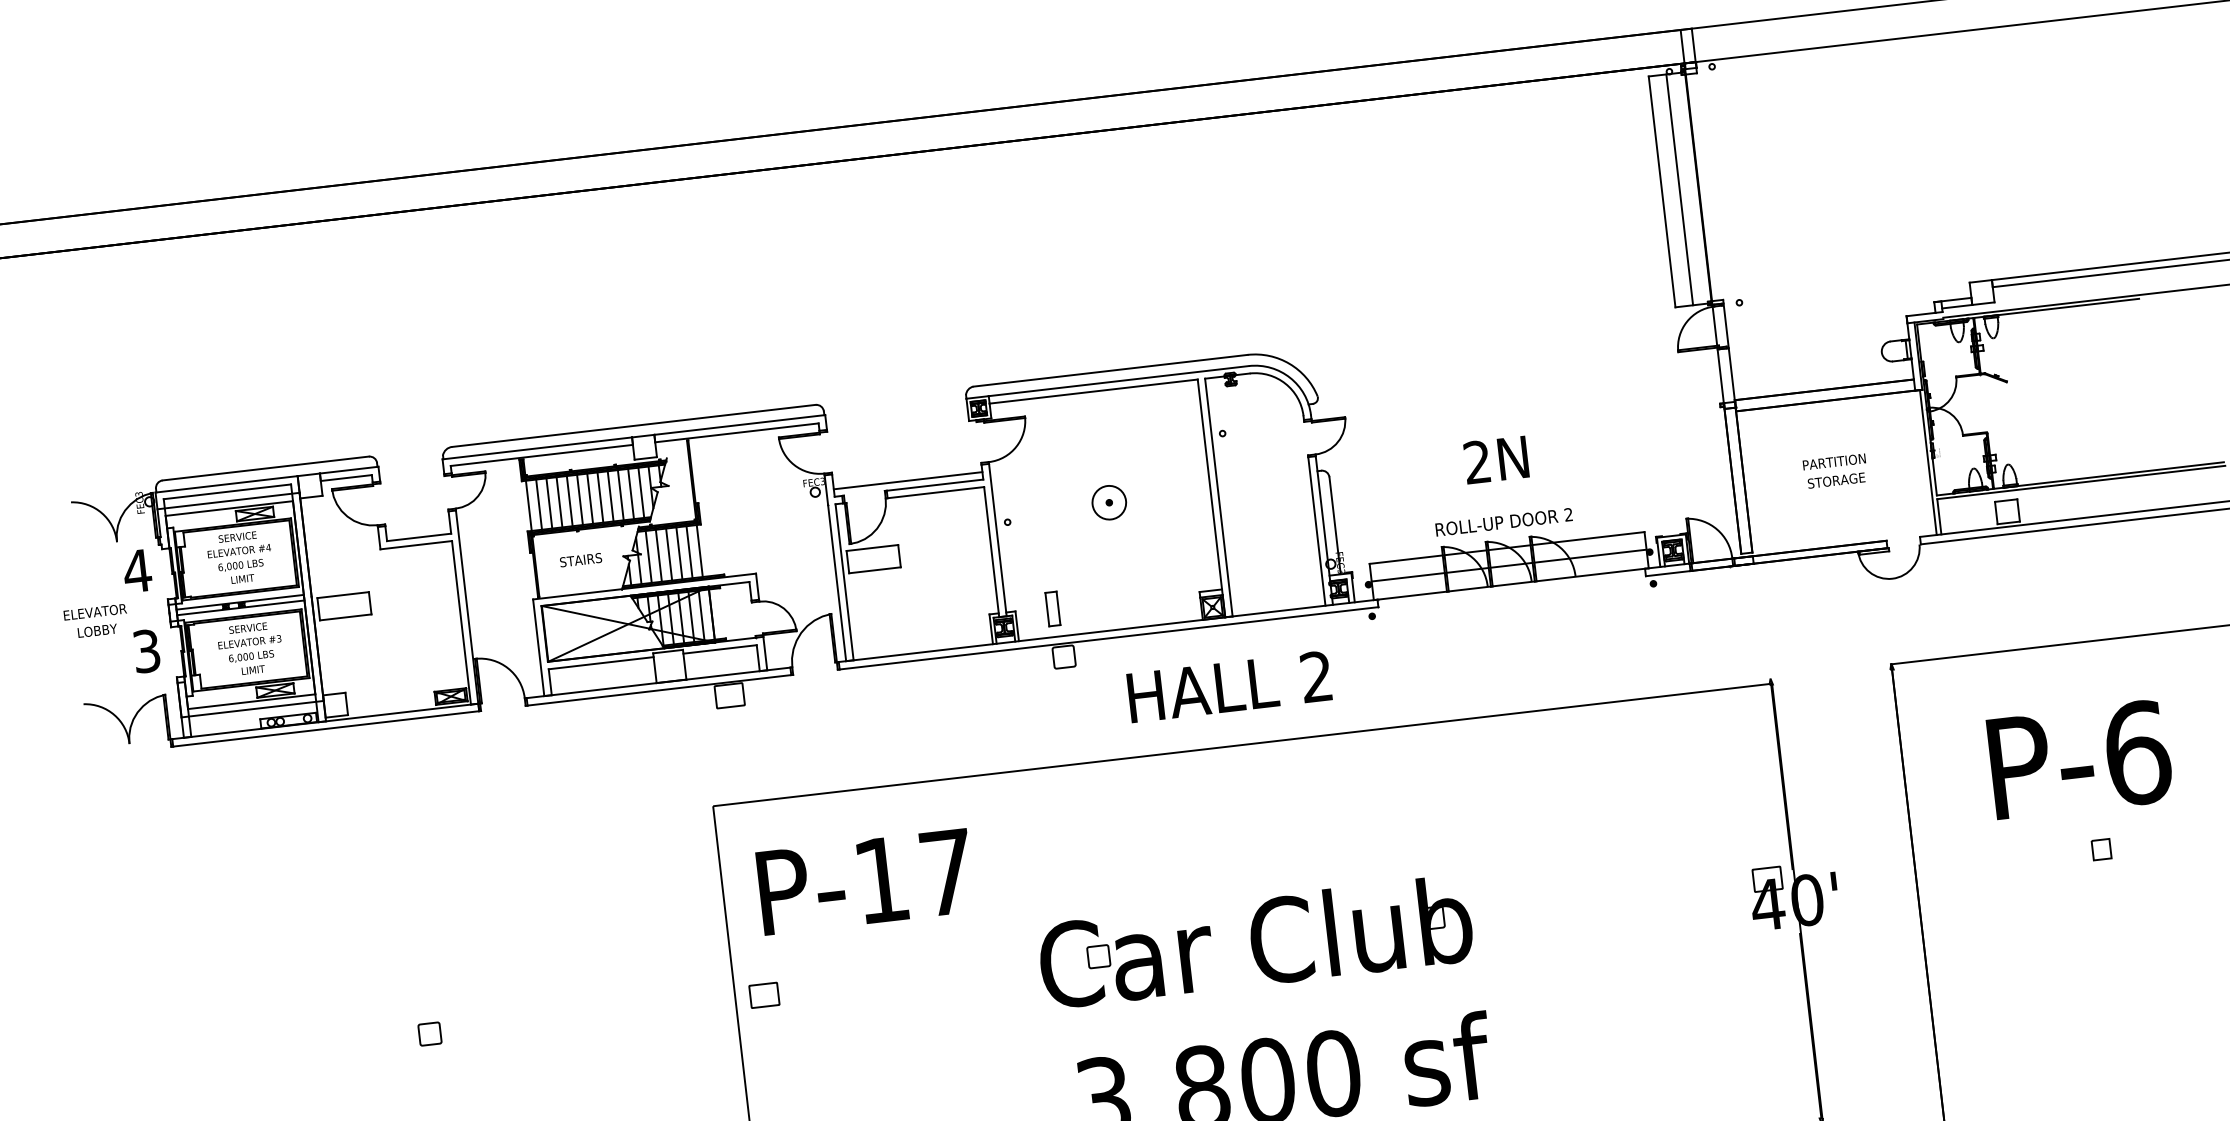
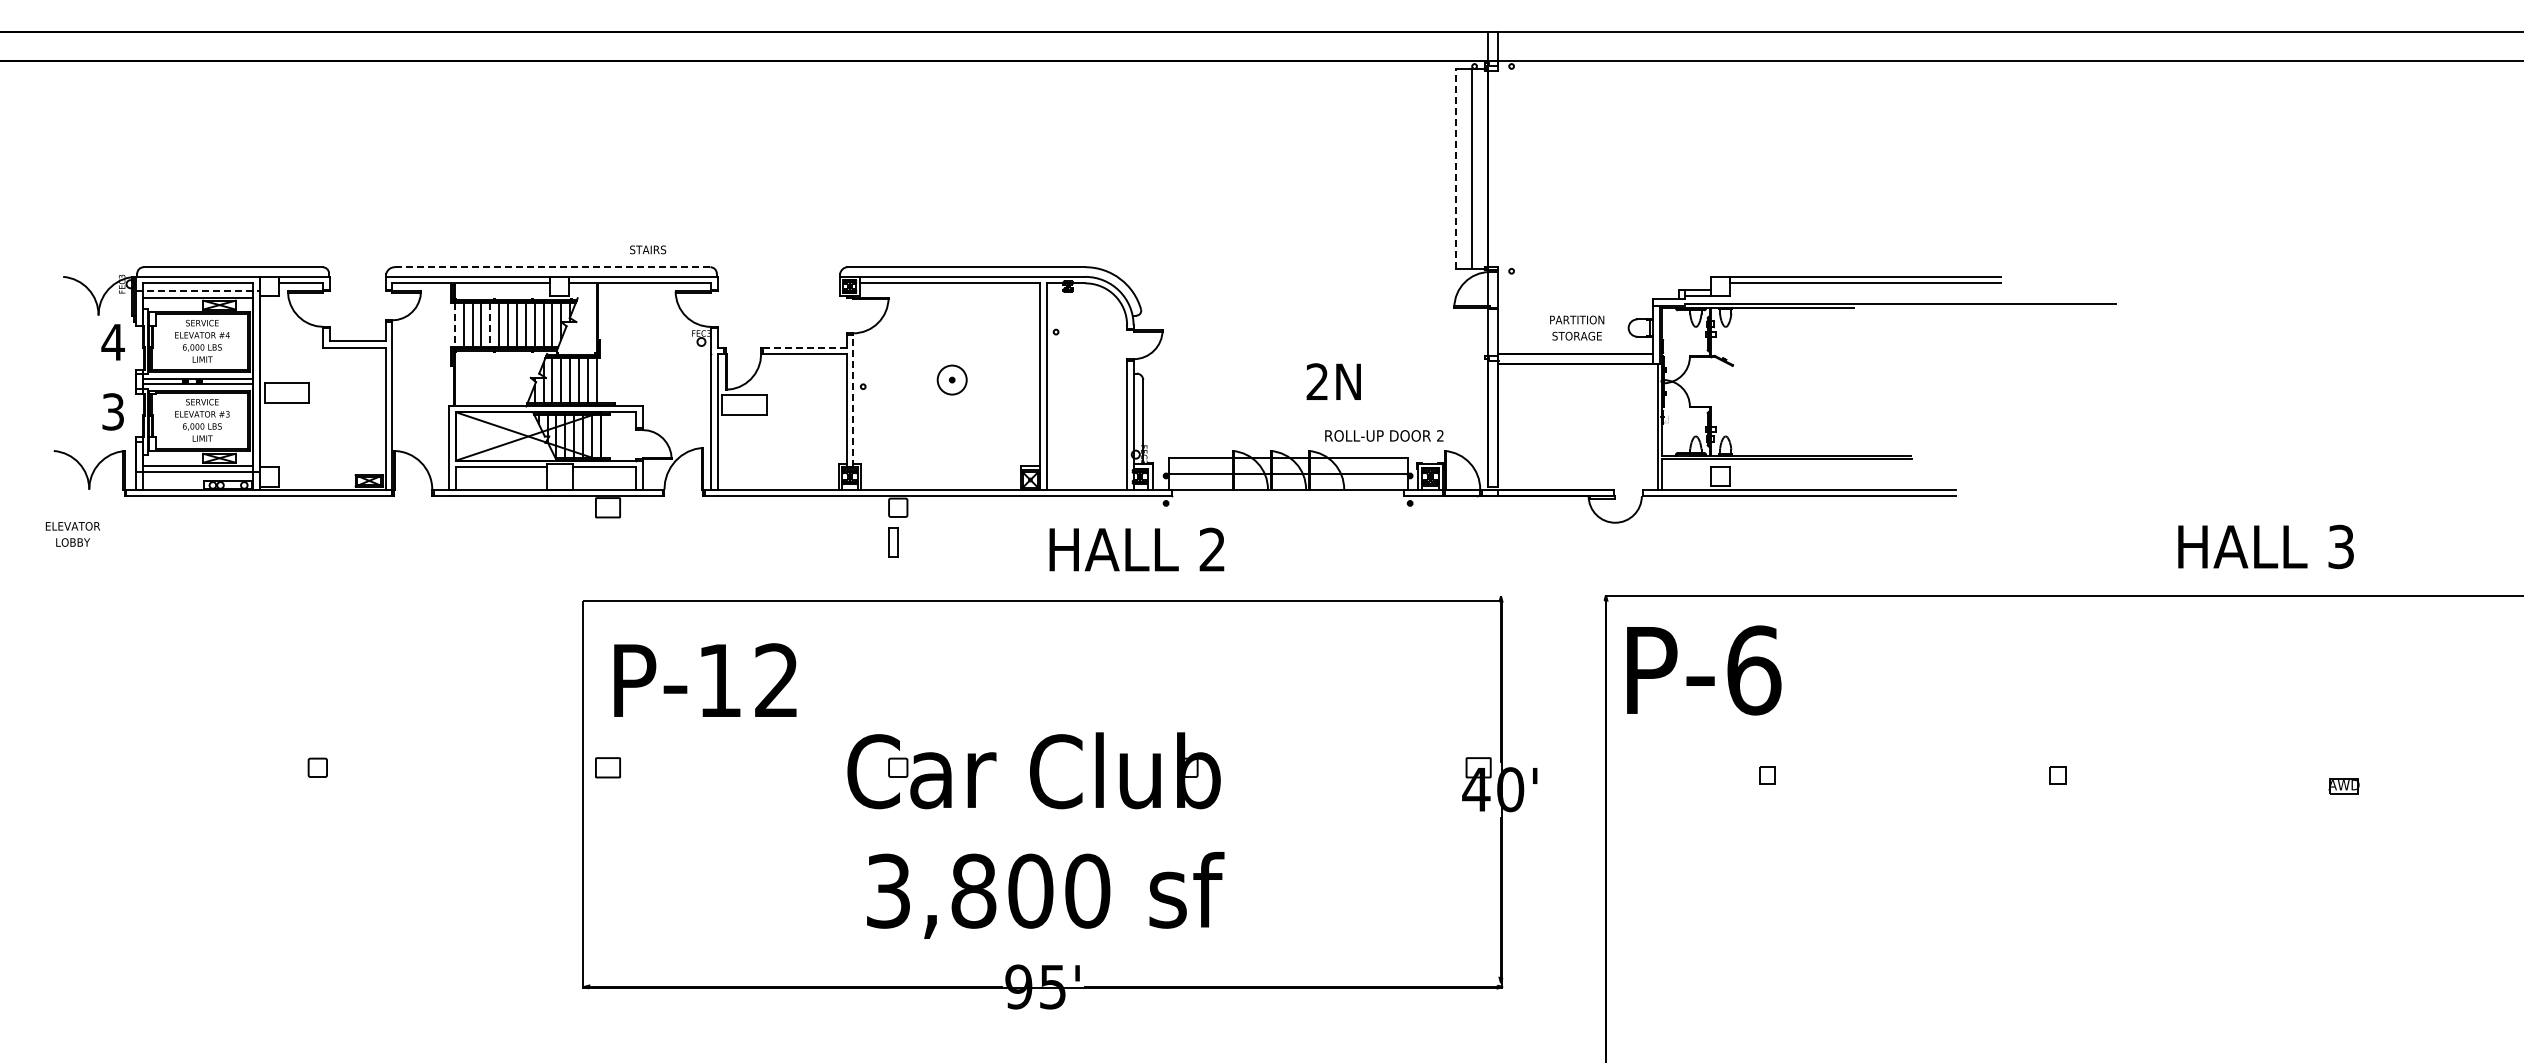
line: (1662, 191) -> (1456, 168), solid -> dashed
line: (633, 426) -> (552, 267), solid -> dashed
text: (1495, 459) -> (1333, 381), moved
text: (1835, 470) -> (1577, 327), moved
line: (907, 481) -> (781, 341), removed
line: (934, 484) -> (804, 347), solid -> dashed
line: (228, 501) -> (198, 291), solid -> dashed
line: (569, 501) -> (490, 325), solid -> dashed
line: (528, 506) -> (454, 325), solid -> dashed
text: (1504, 521) -> (1384, 435), moved
line: (998, 539) -> (853, 400), solid -> dashed
text: (581, 559) -> (648, 249), moved
part: (1053, 608) -> (893, 542), moved
text: (95, 621) -> (72, 534), moved
text: (1229, 686) -> (1136, 549), moved
text: (2080, 759) -> (1704, 670), moved
text: (946, 871) -> (776, 679), P-17 -> P-12

